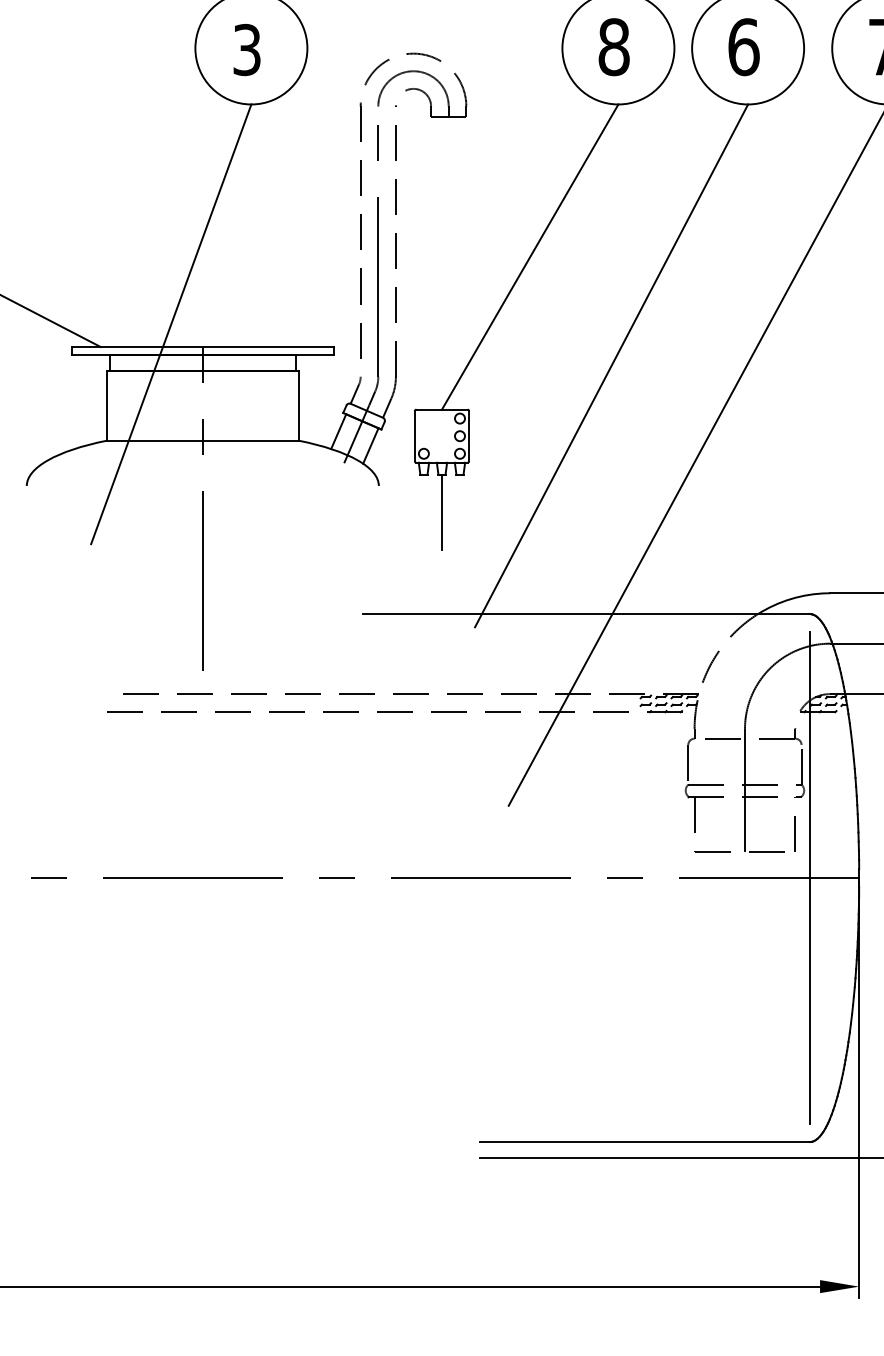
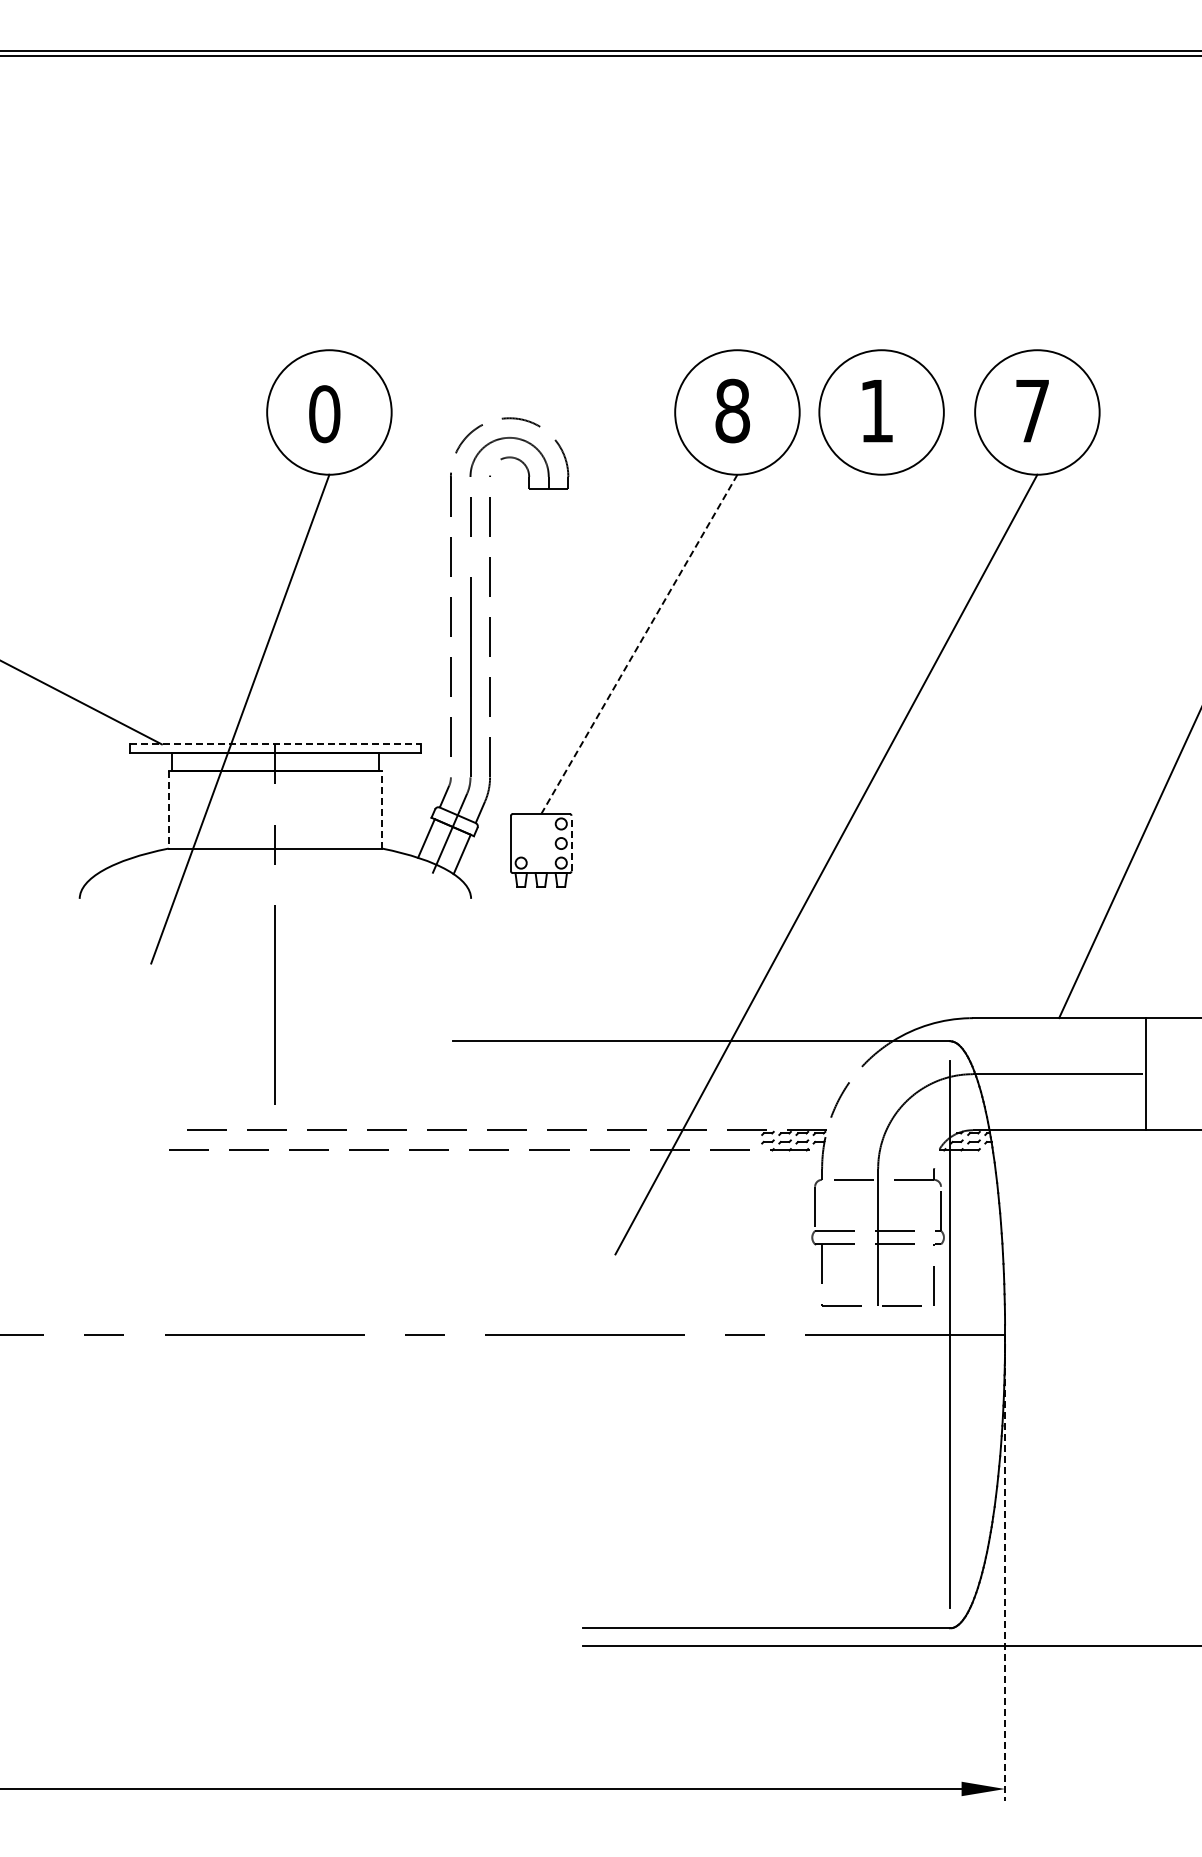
text: (743, 46) -> (876, 410), 6 -> 1
text: (246, 50) -> (324, 414), 3 -> 0
line: (530, 257) -> (639, 644), solid -> dashed
line: (202, 347) -> (275, 744), solid -> dashed
line: (611, 365) -> (729, 764), removed
line: (106, 405) -> (168, 809), solid -> dashed
line: (299, 405) -> (382, 809), solid -> dashed
line: (469, 436) -> (571, 843), solid -> dashed
line: (442, 511) -> (541, 927), removed
line: (859, 1088) -> (1005, 1568), solid -> dashed

